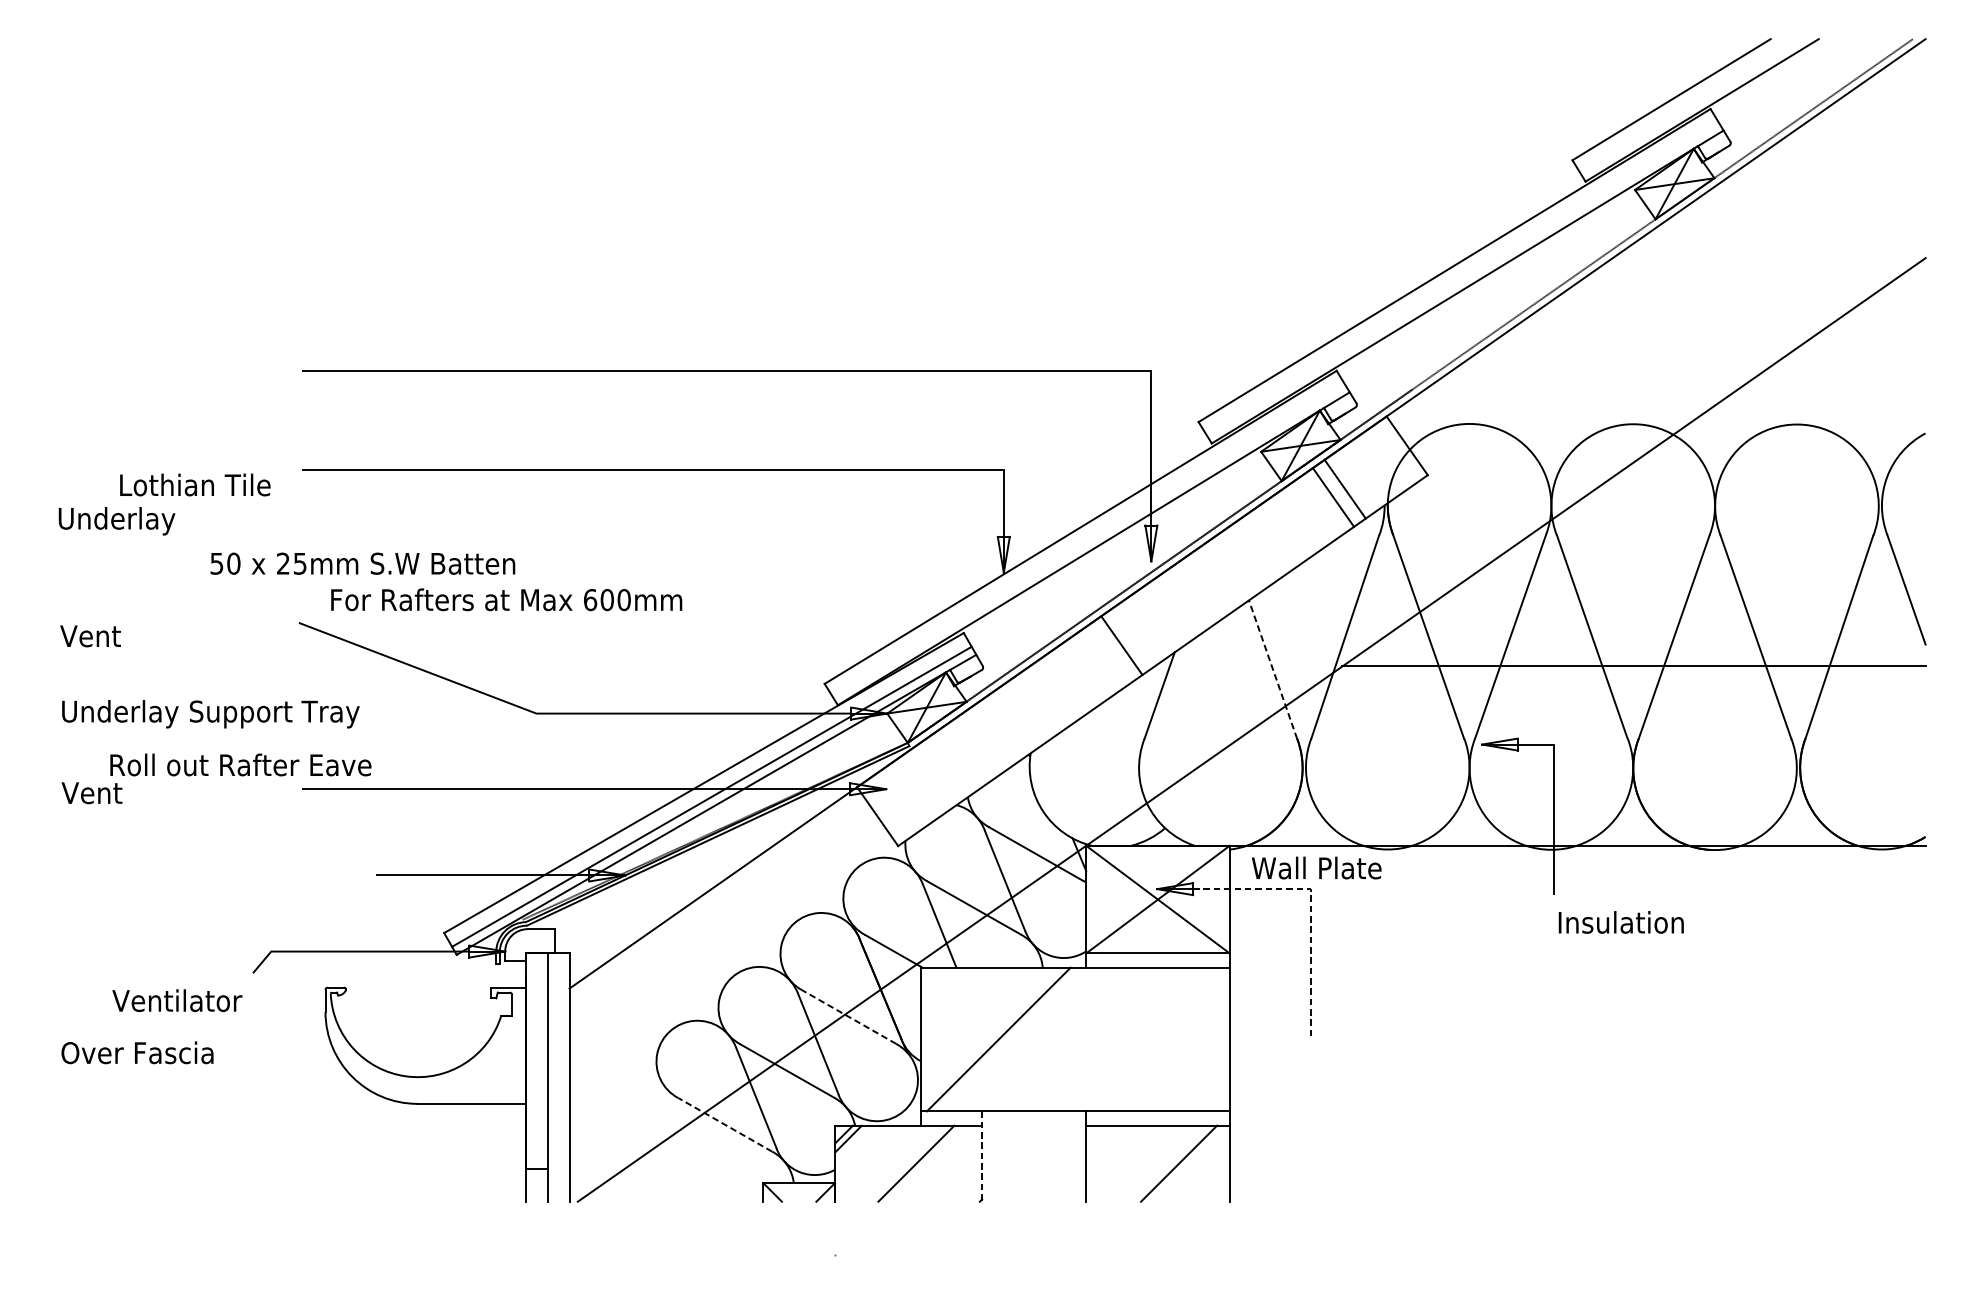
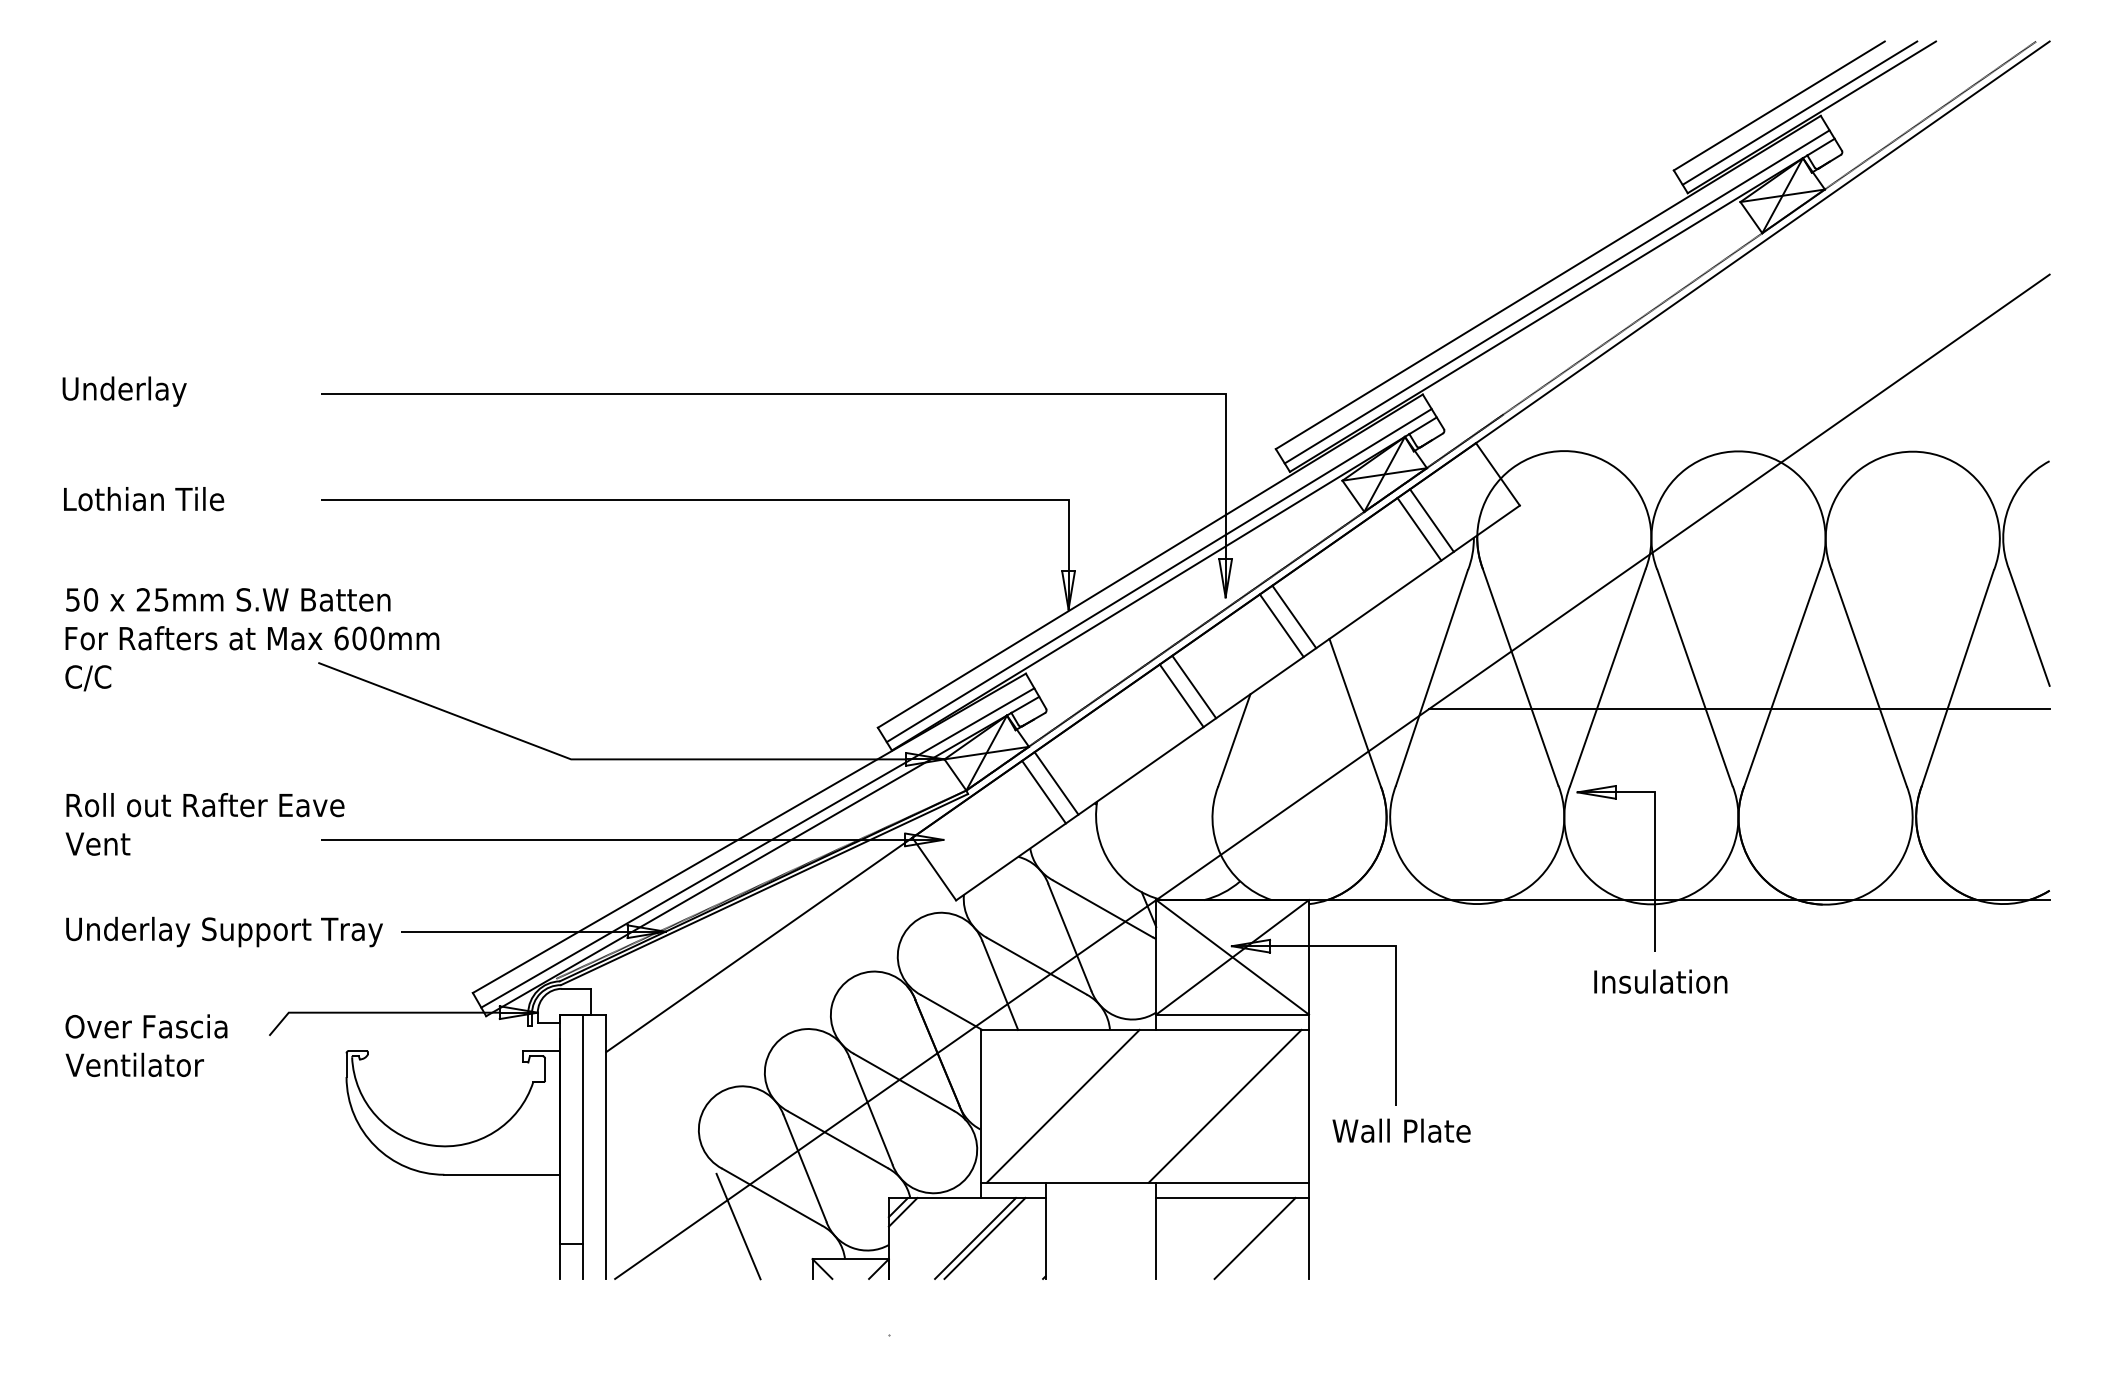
line: (1690, 105) -> (1799, 112), added
line: (1462, 278) -> (1556, 296), added
text: (195, 485) -> (144, 499), moved
text: (116, 521) -> (124, 391), moved
line: (1088, 540) -> (1158, 575), added
text: (363, 563) -> (228, 599), moved
line: (1216, 579) -> (1294, 616), added
line: (1203, 587) -> (1281, 625), added
text: (506, 600) -> (252, 638), moved
text: (90, 637) -> (96, 678), Vent -> C/C
line: (1109, 653) -> (1181, 695), added
line: (1273, 669) -> (1355, 712), dashed -> solid
text: (210, 713) -> (224, 931), moved
line: (992, 736) -> (1056, 783), added
line: (980, 743) -> (1043, 791), added
text: (240, 765) -> (205, 805), moved
text: (1316, 867) -> (1401, 1130), moved
line: (1310, 905) -> (1395, 963), dashed -> solid
text: (1621, 922) -> (1660, 981), moved
text: (177, 1000) -> (134, 1064), moved
line: (849, 1017) -> (904, 1082), dashed -> solid
line: (1150, 1038) -> (1224, 1105), added
text: (137, 1052) -> (146, 1026), moved
line: (724, 1124) -> (771, 1196), dashed -> solid
line: (693, 1152) -> (738, 1226), added
line: (982, 1157) -> (1045, 1231), dashed -> solid
line: (924, 1163) -> (984, 1238), added

